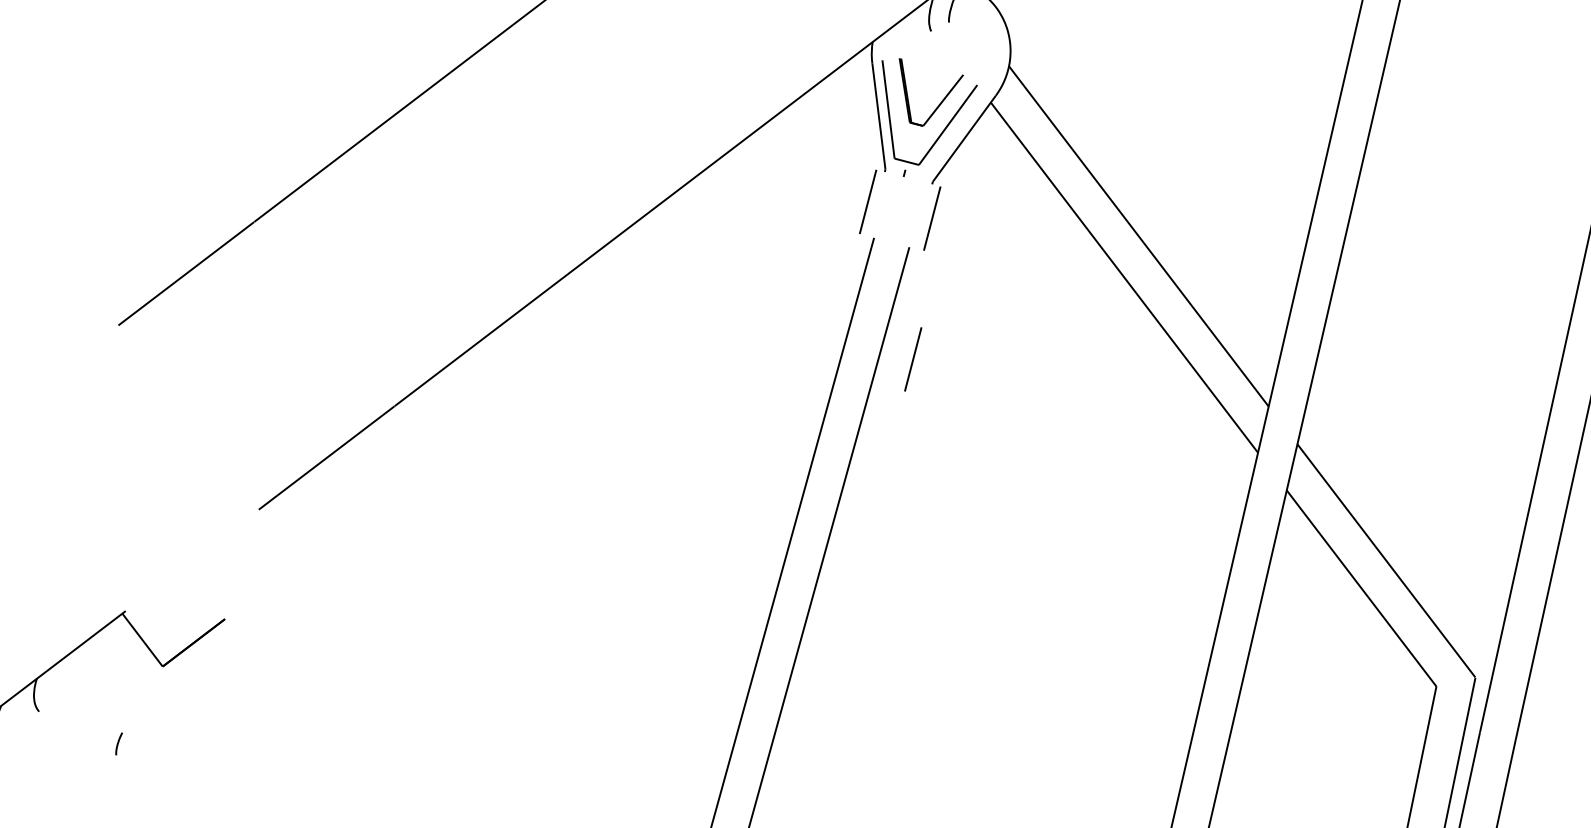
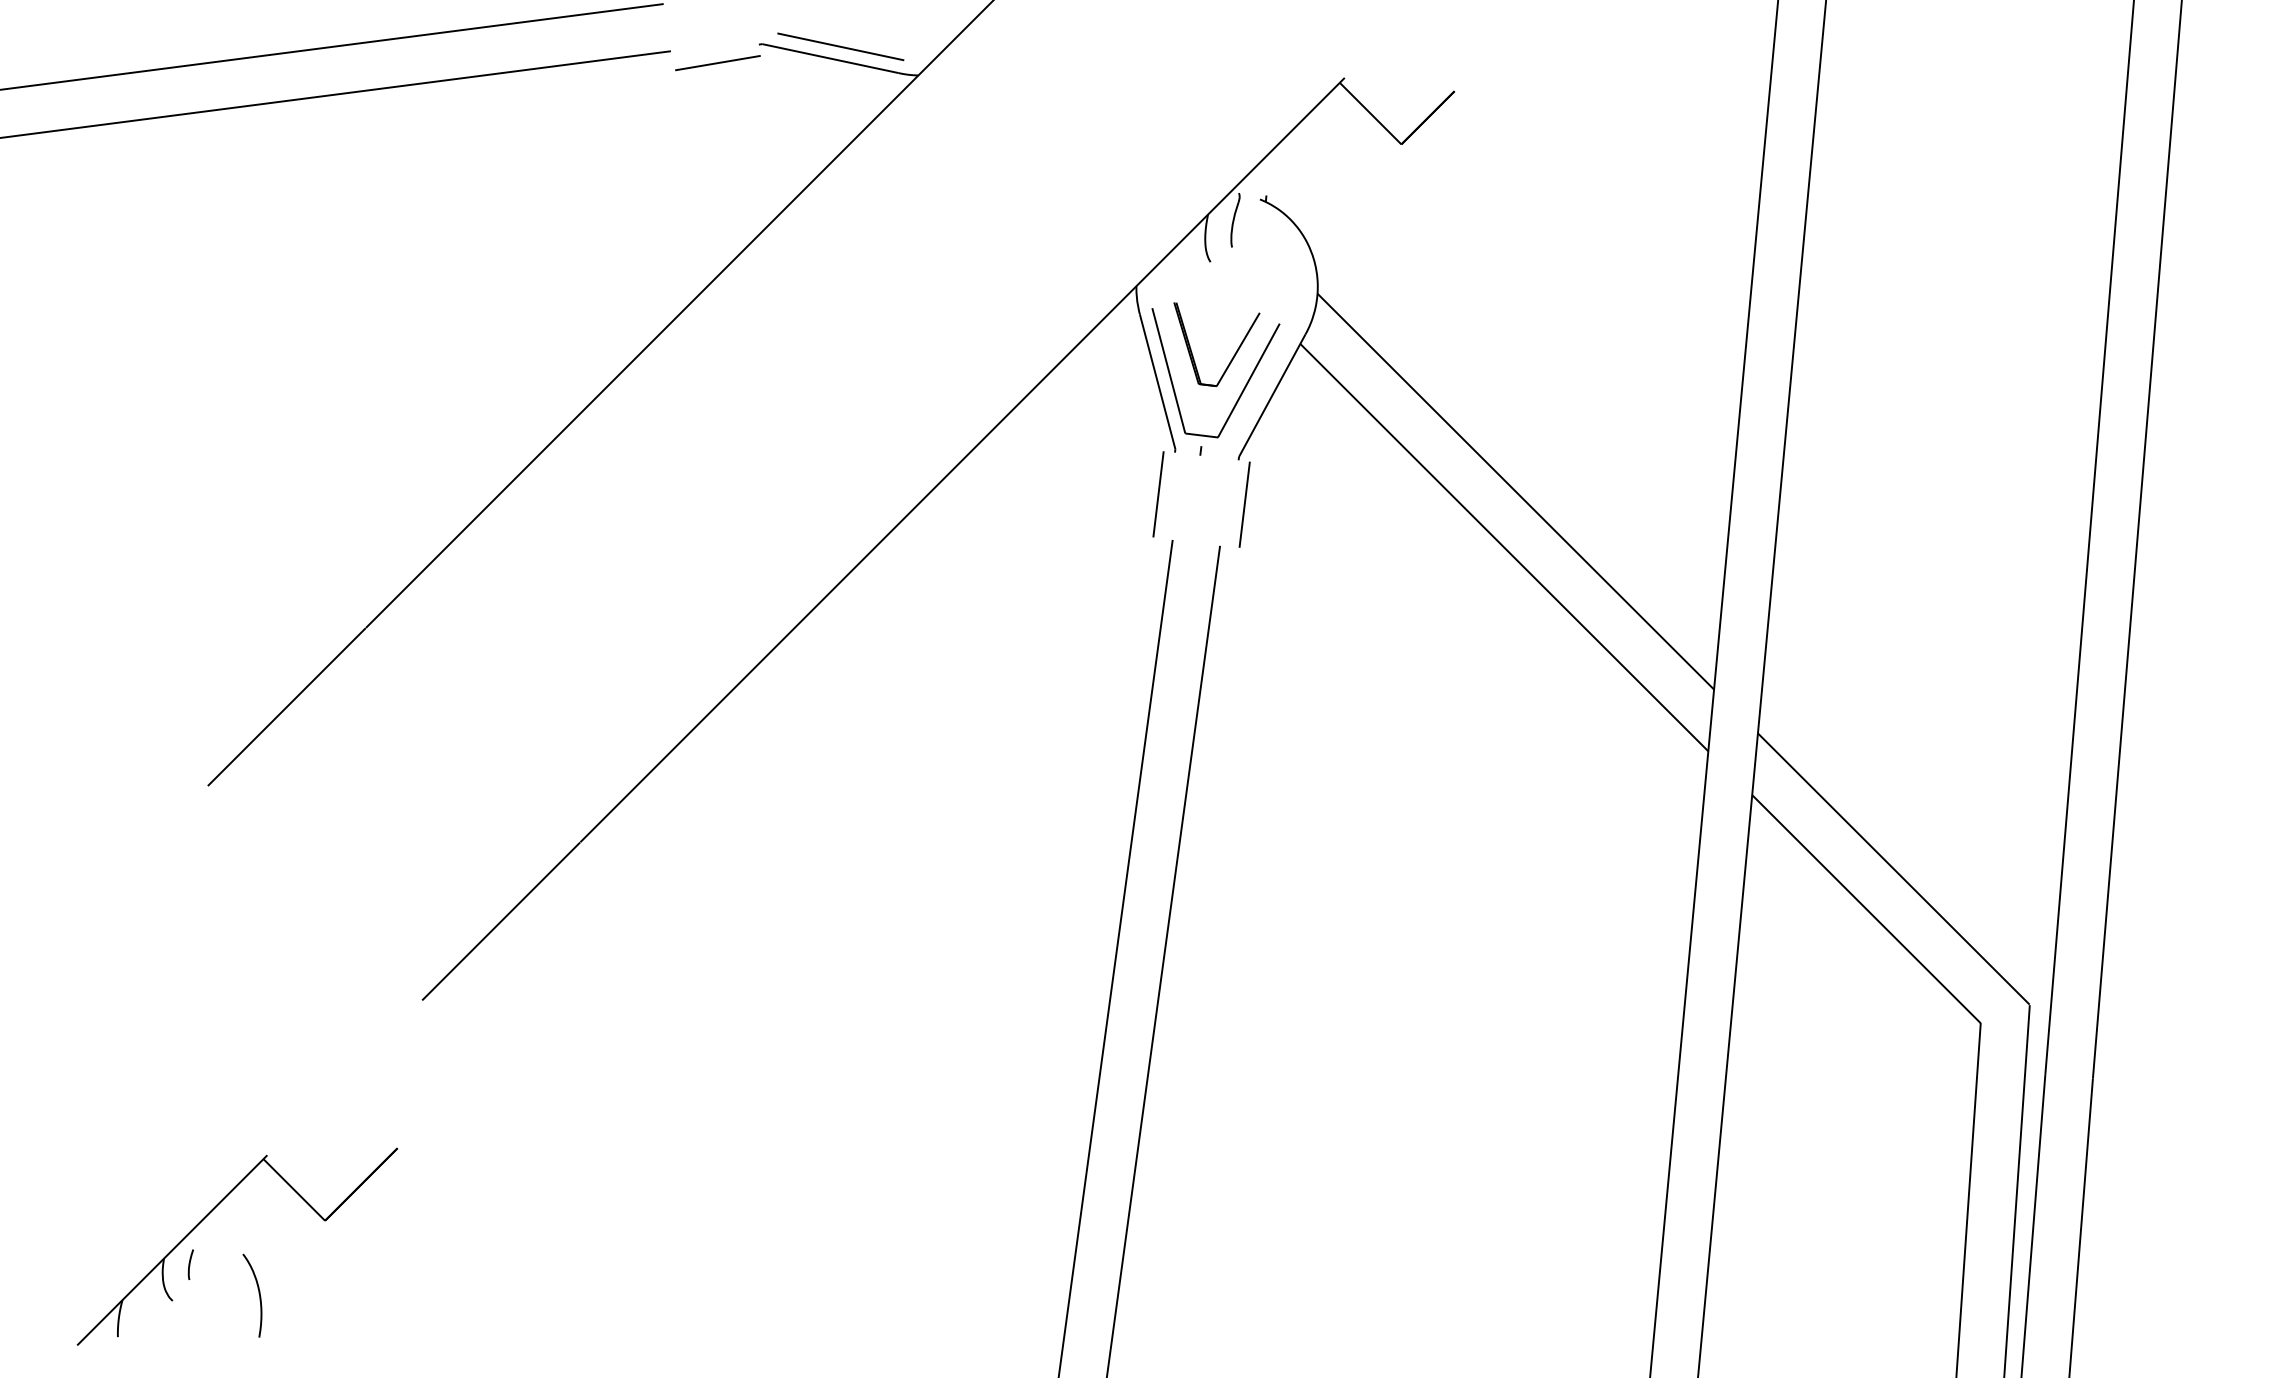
line: (913, 359) -> (1244, 690), removed
curve: (104, 714) -> (258, 1293), added
curve: (118, 743) -> (190, 1264), moved

